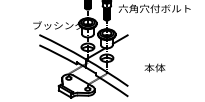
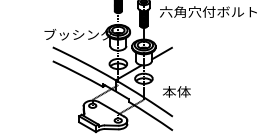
text: (154, 67) -> (176, 91), moved

